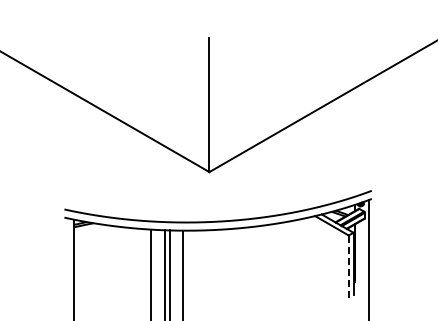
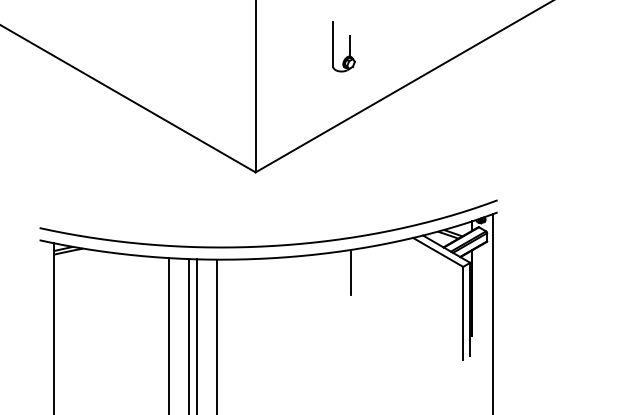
part: (268, 87) -> (343, 46), added
line: (273, 239) -> (351, 272), added
line: (348, 267) -> (462, 314), dashed -> solid

